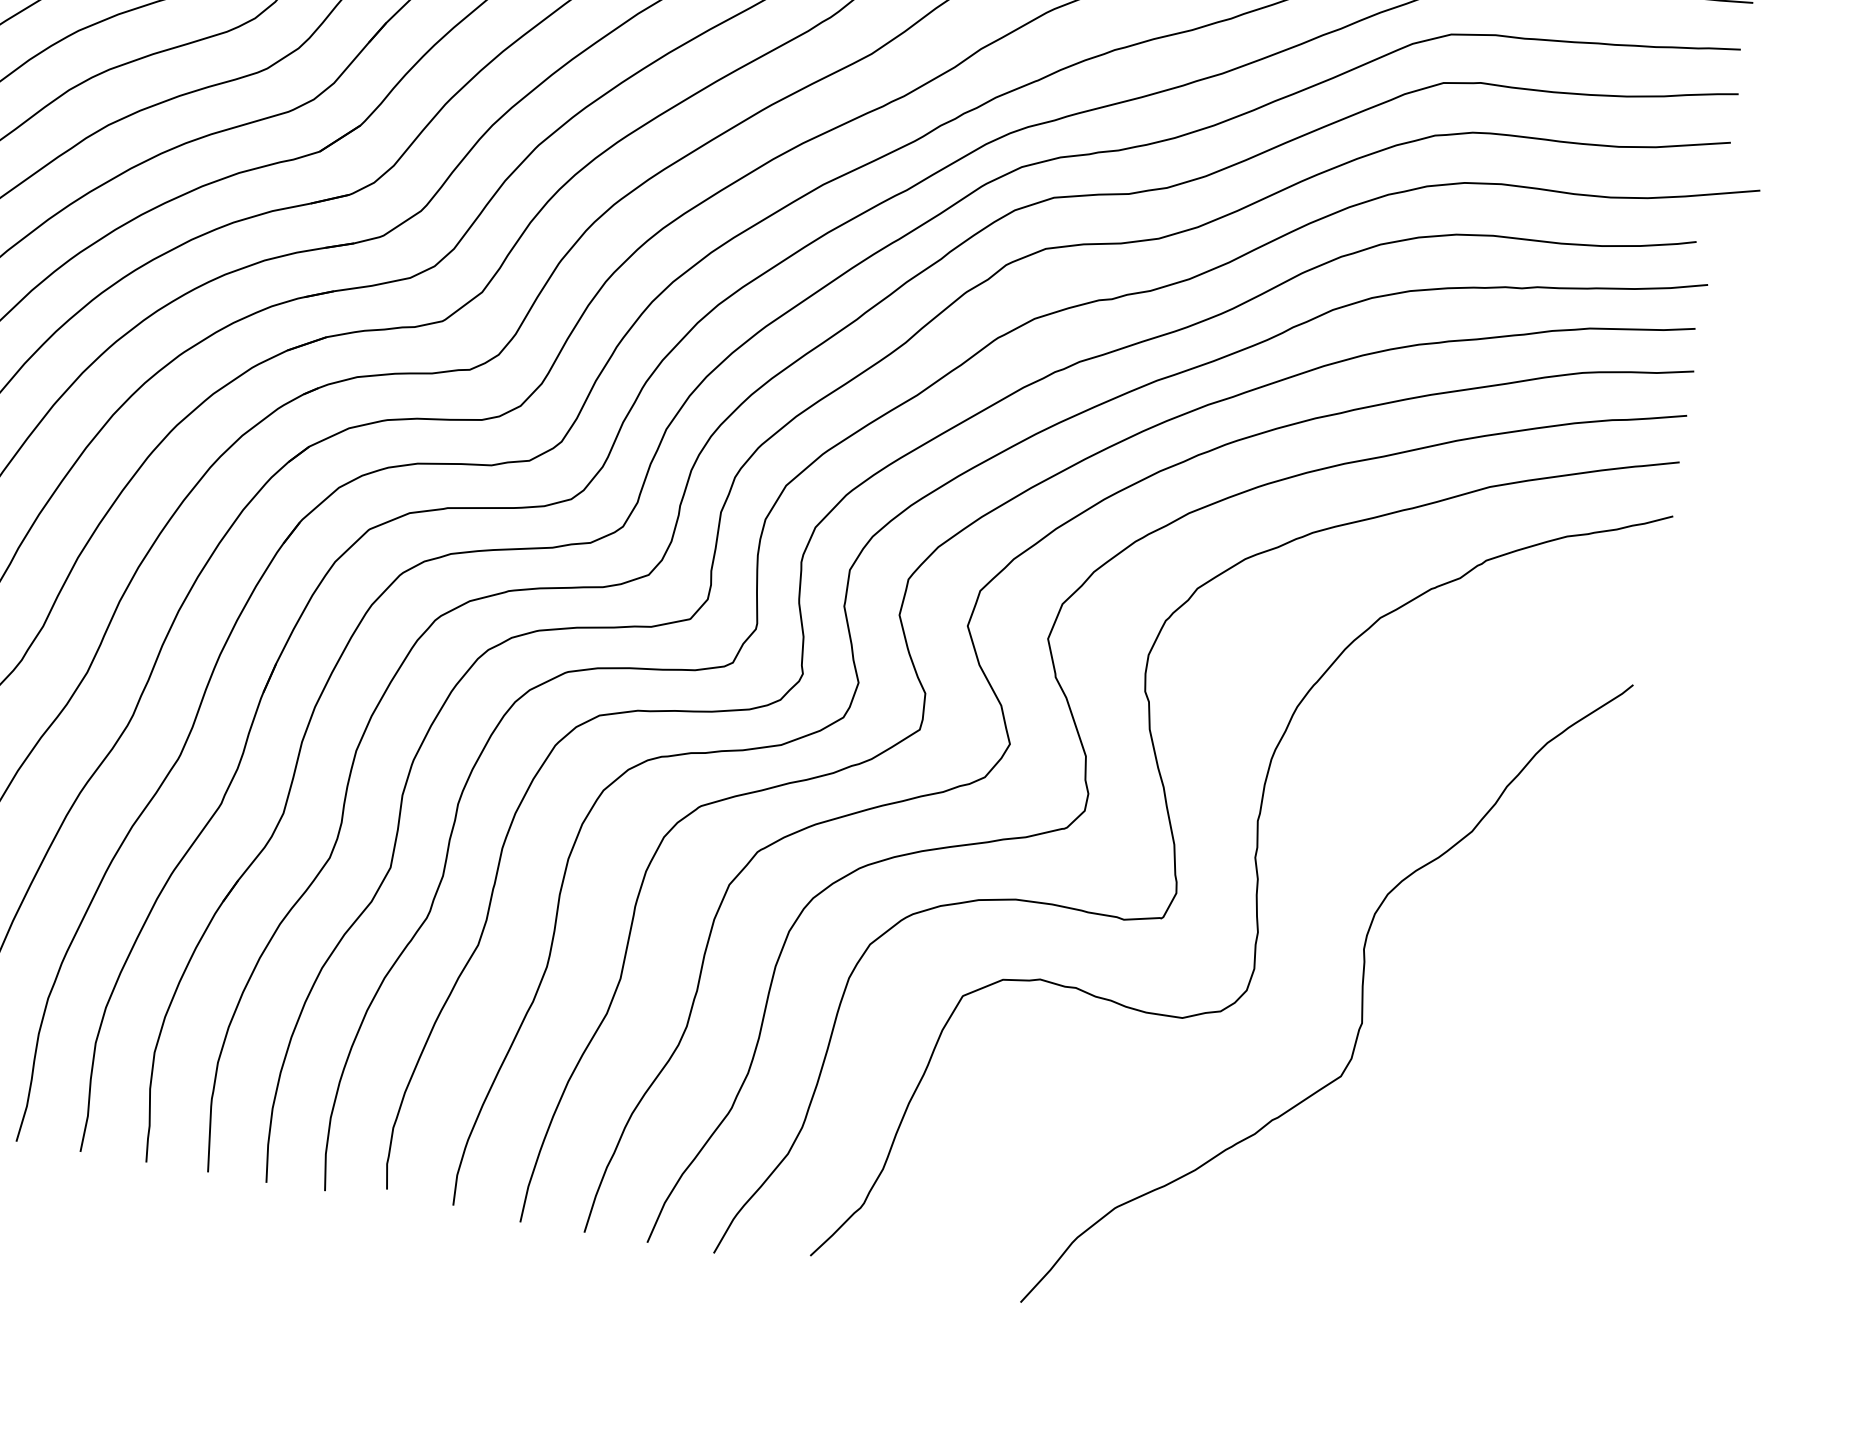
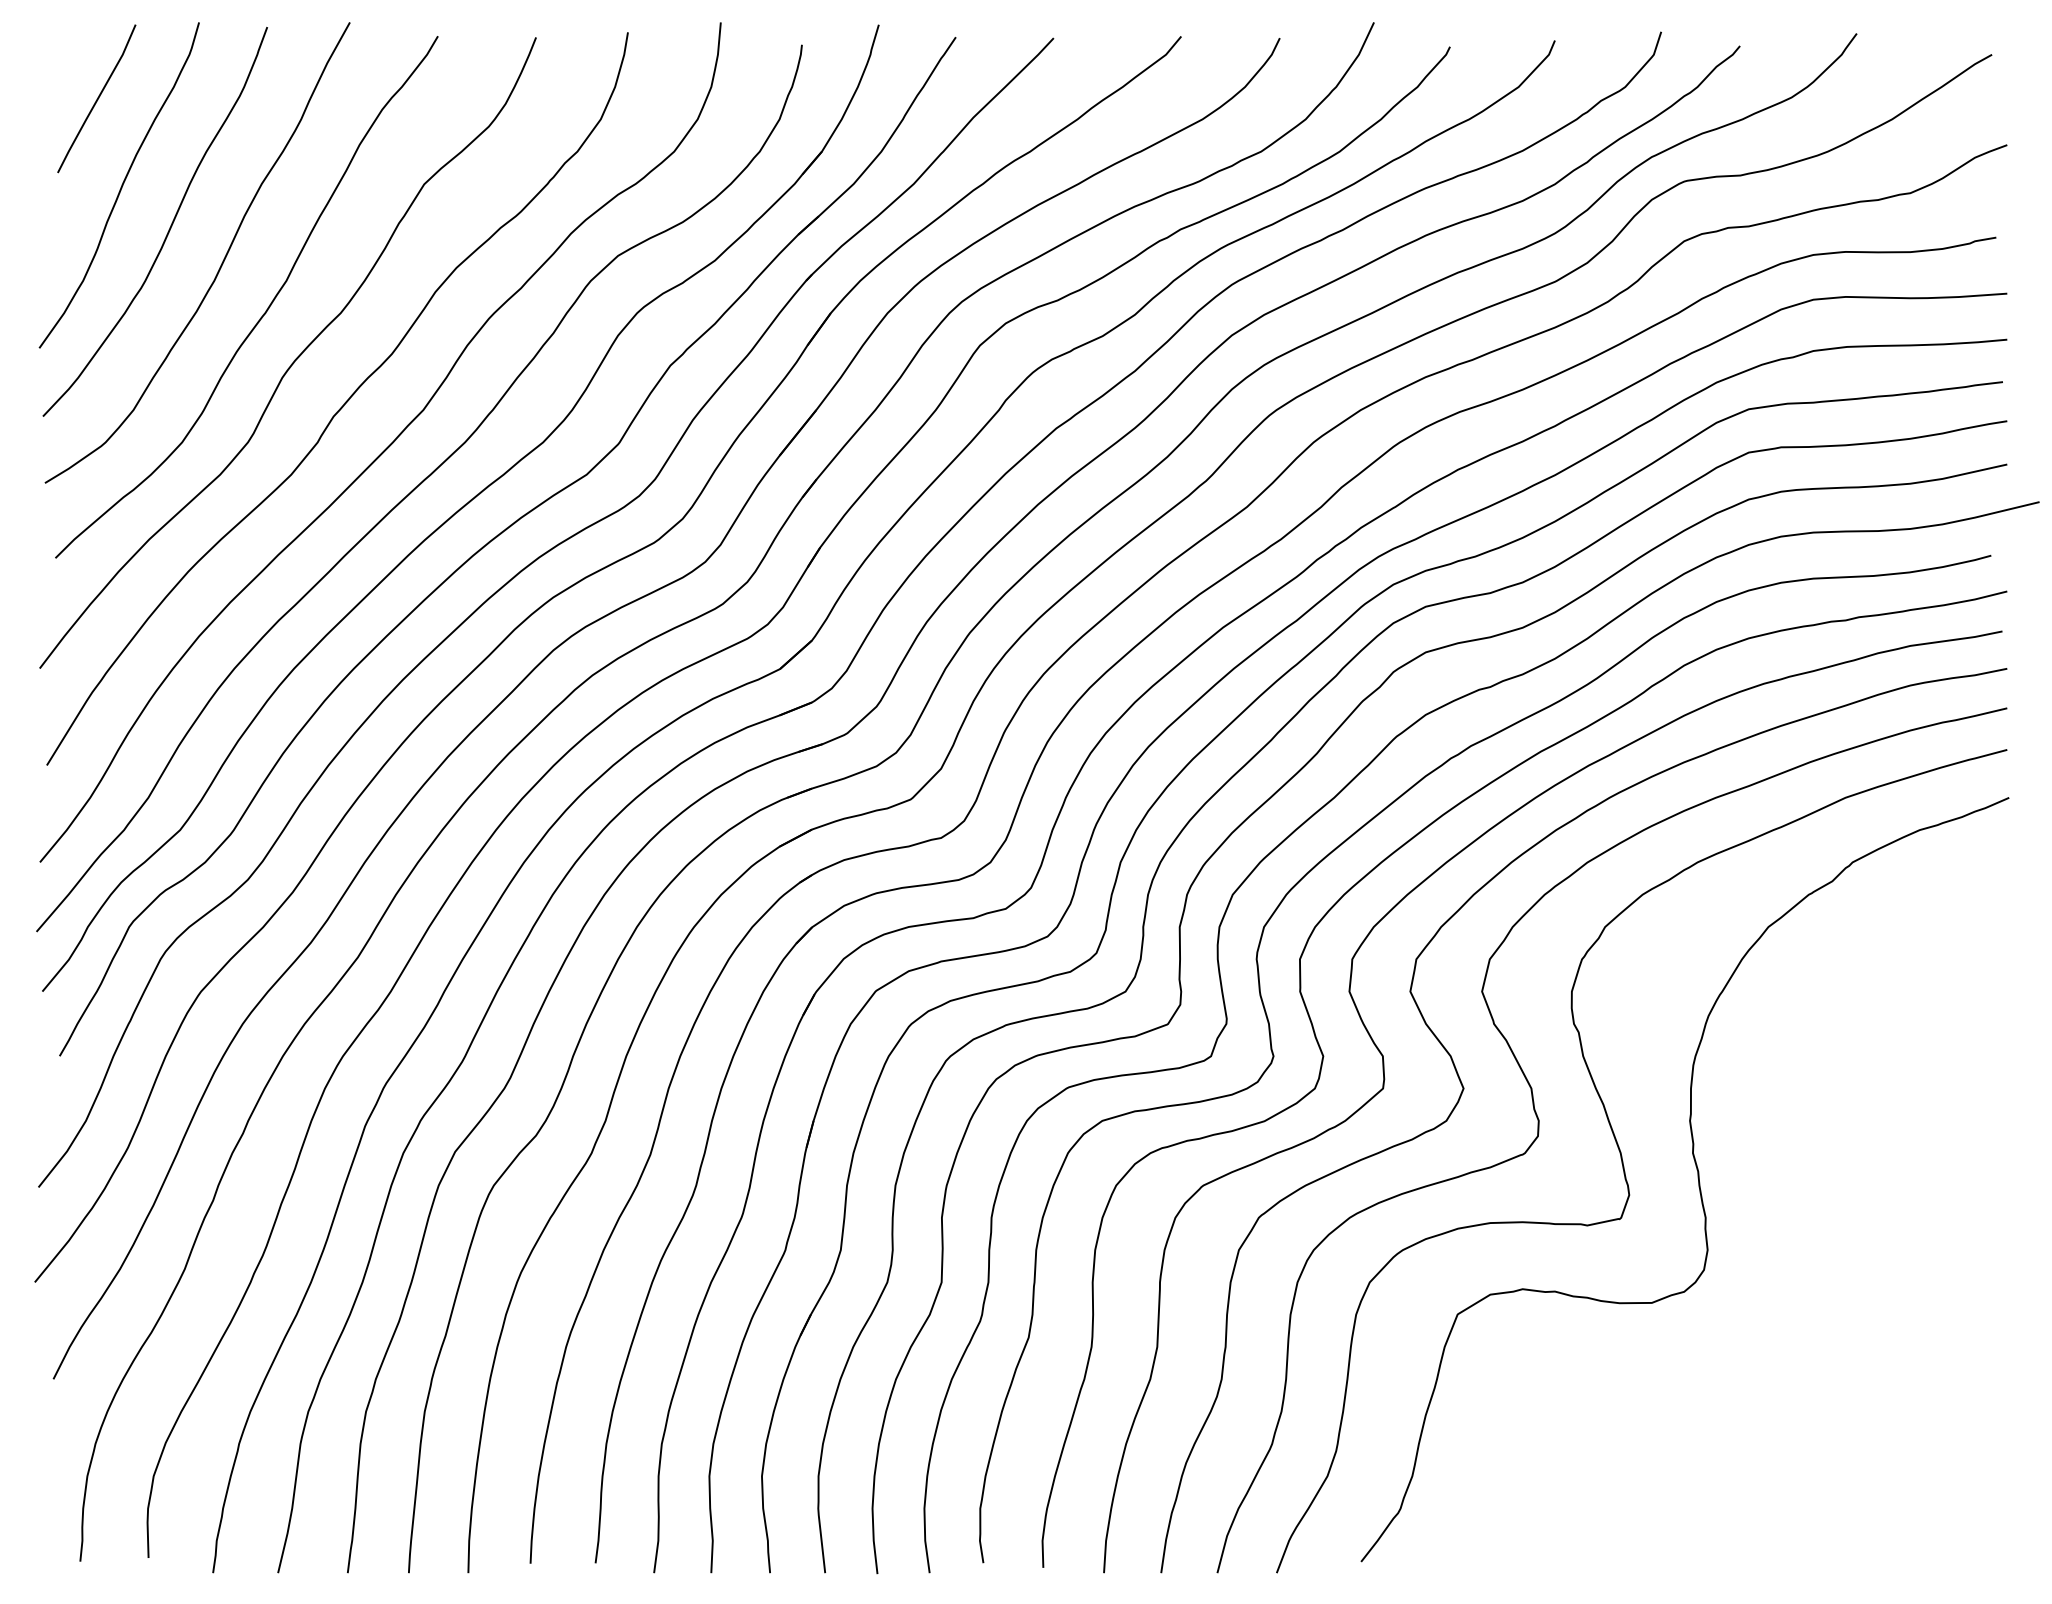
curve: (1361, 996) -> (1804, 1259), removed

